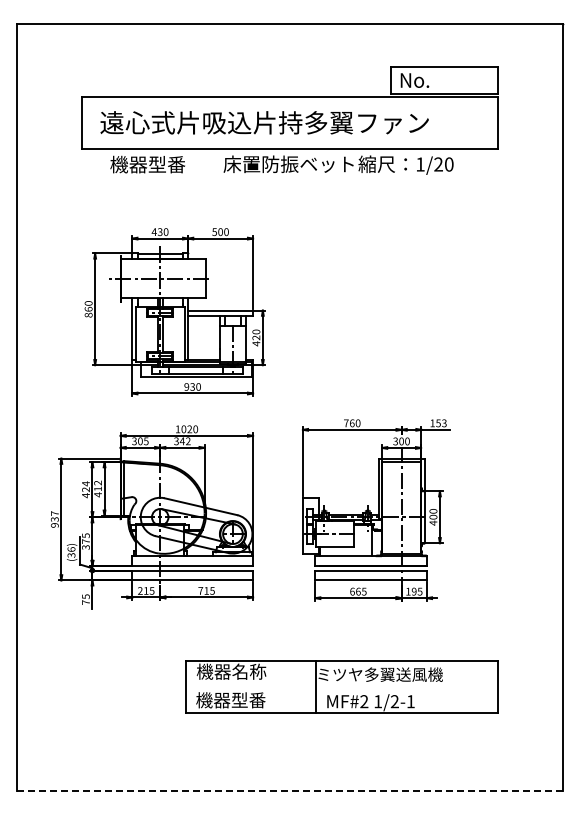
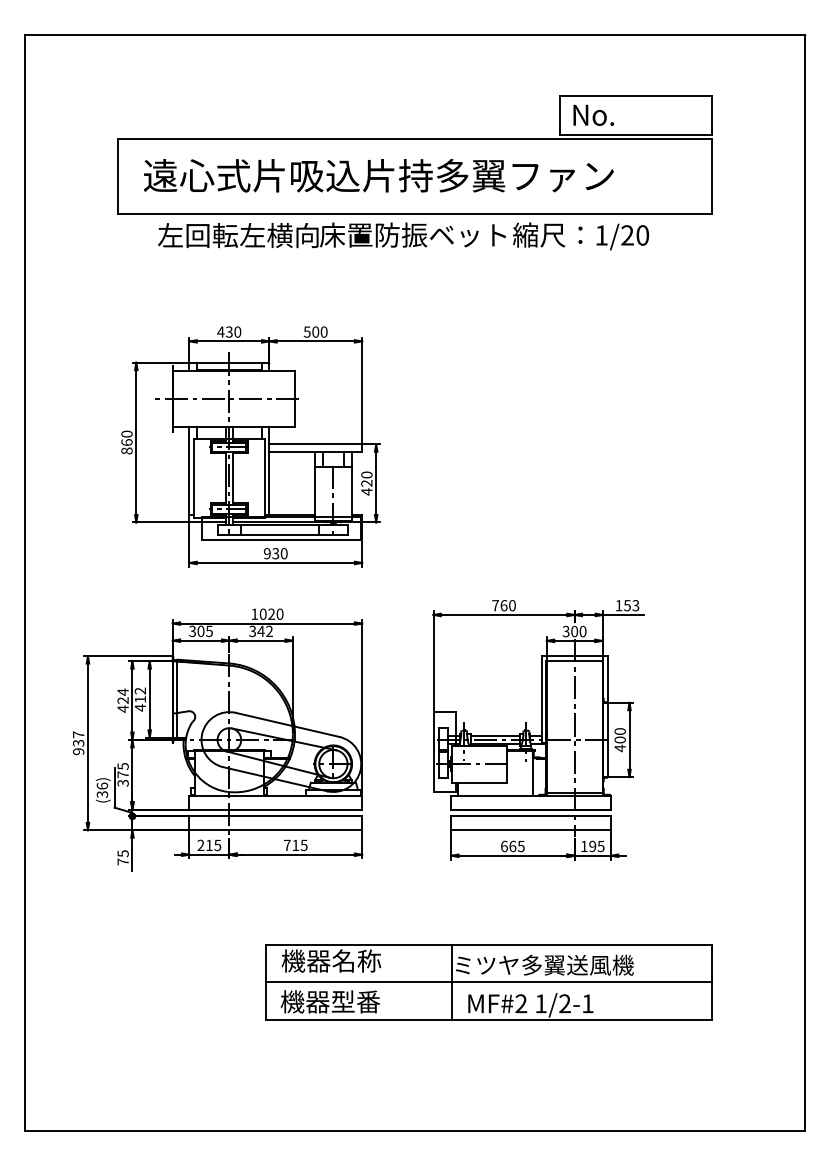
text: (166, 164) -> (238, 235), 機器型番 -> 左回転左横向
line: (341, 686) -> (488, 982), added
line: (289, 790) -> (414, 1130), dashed -> solid

